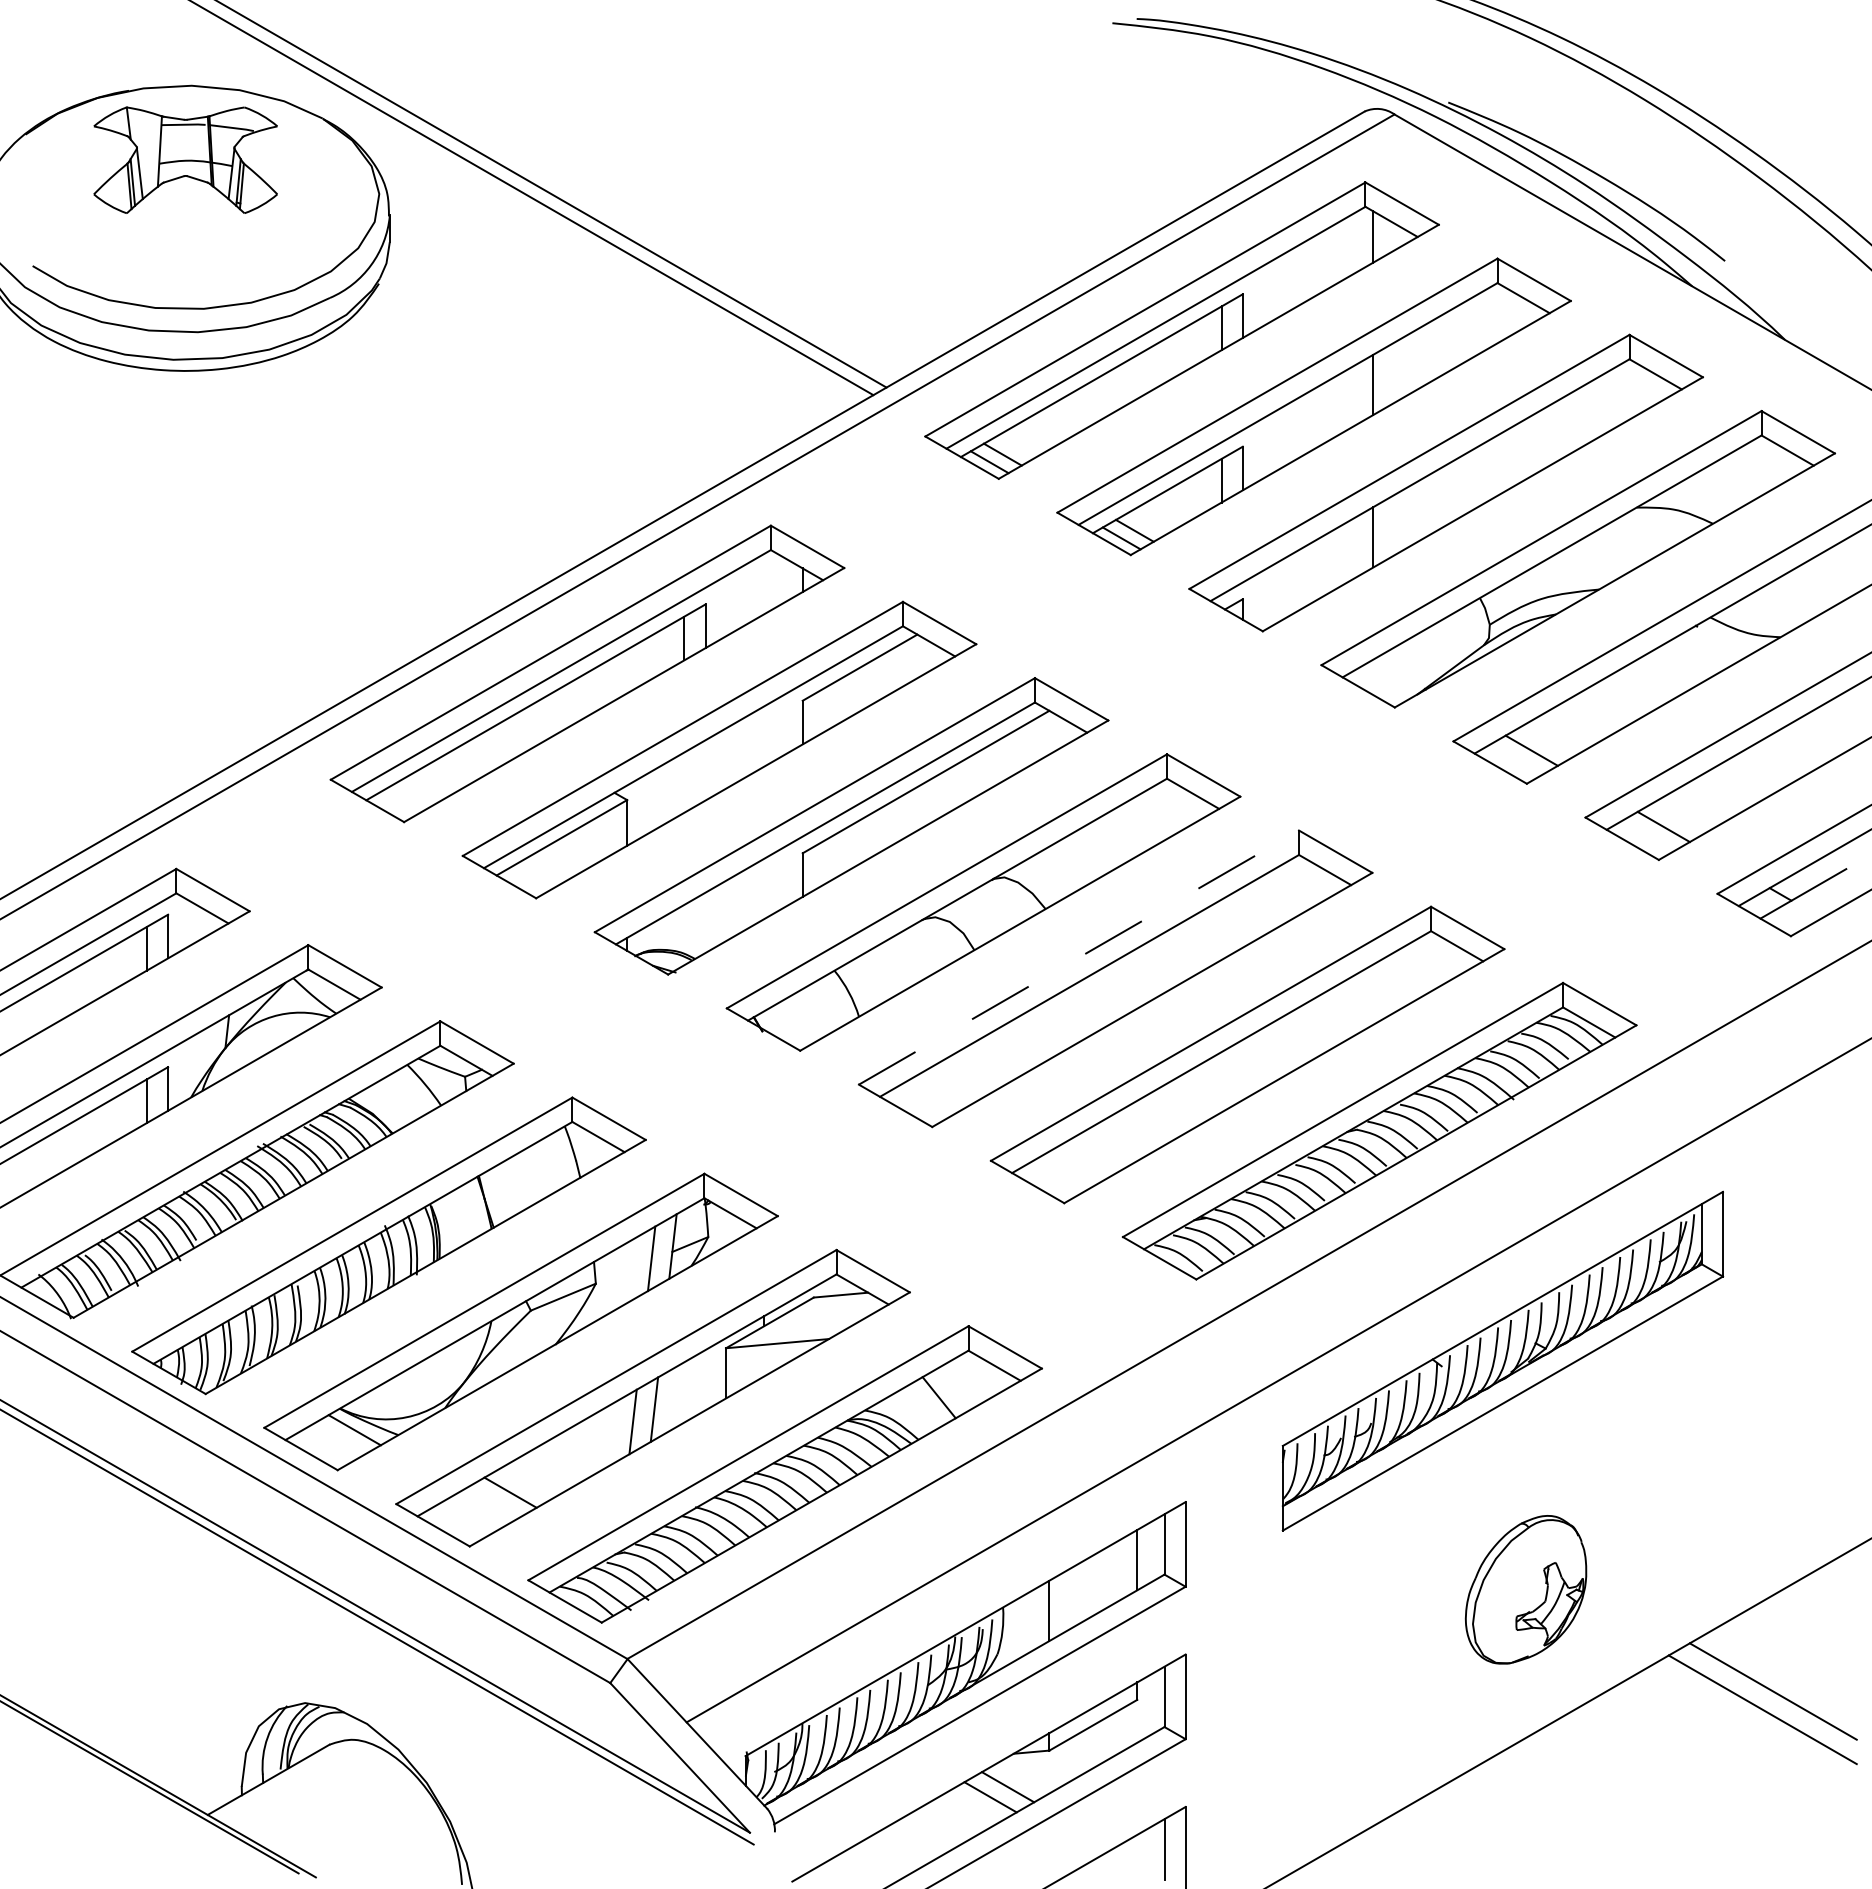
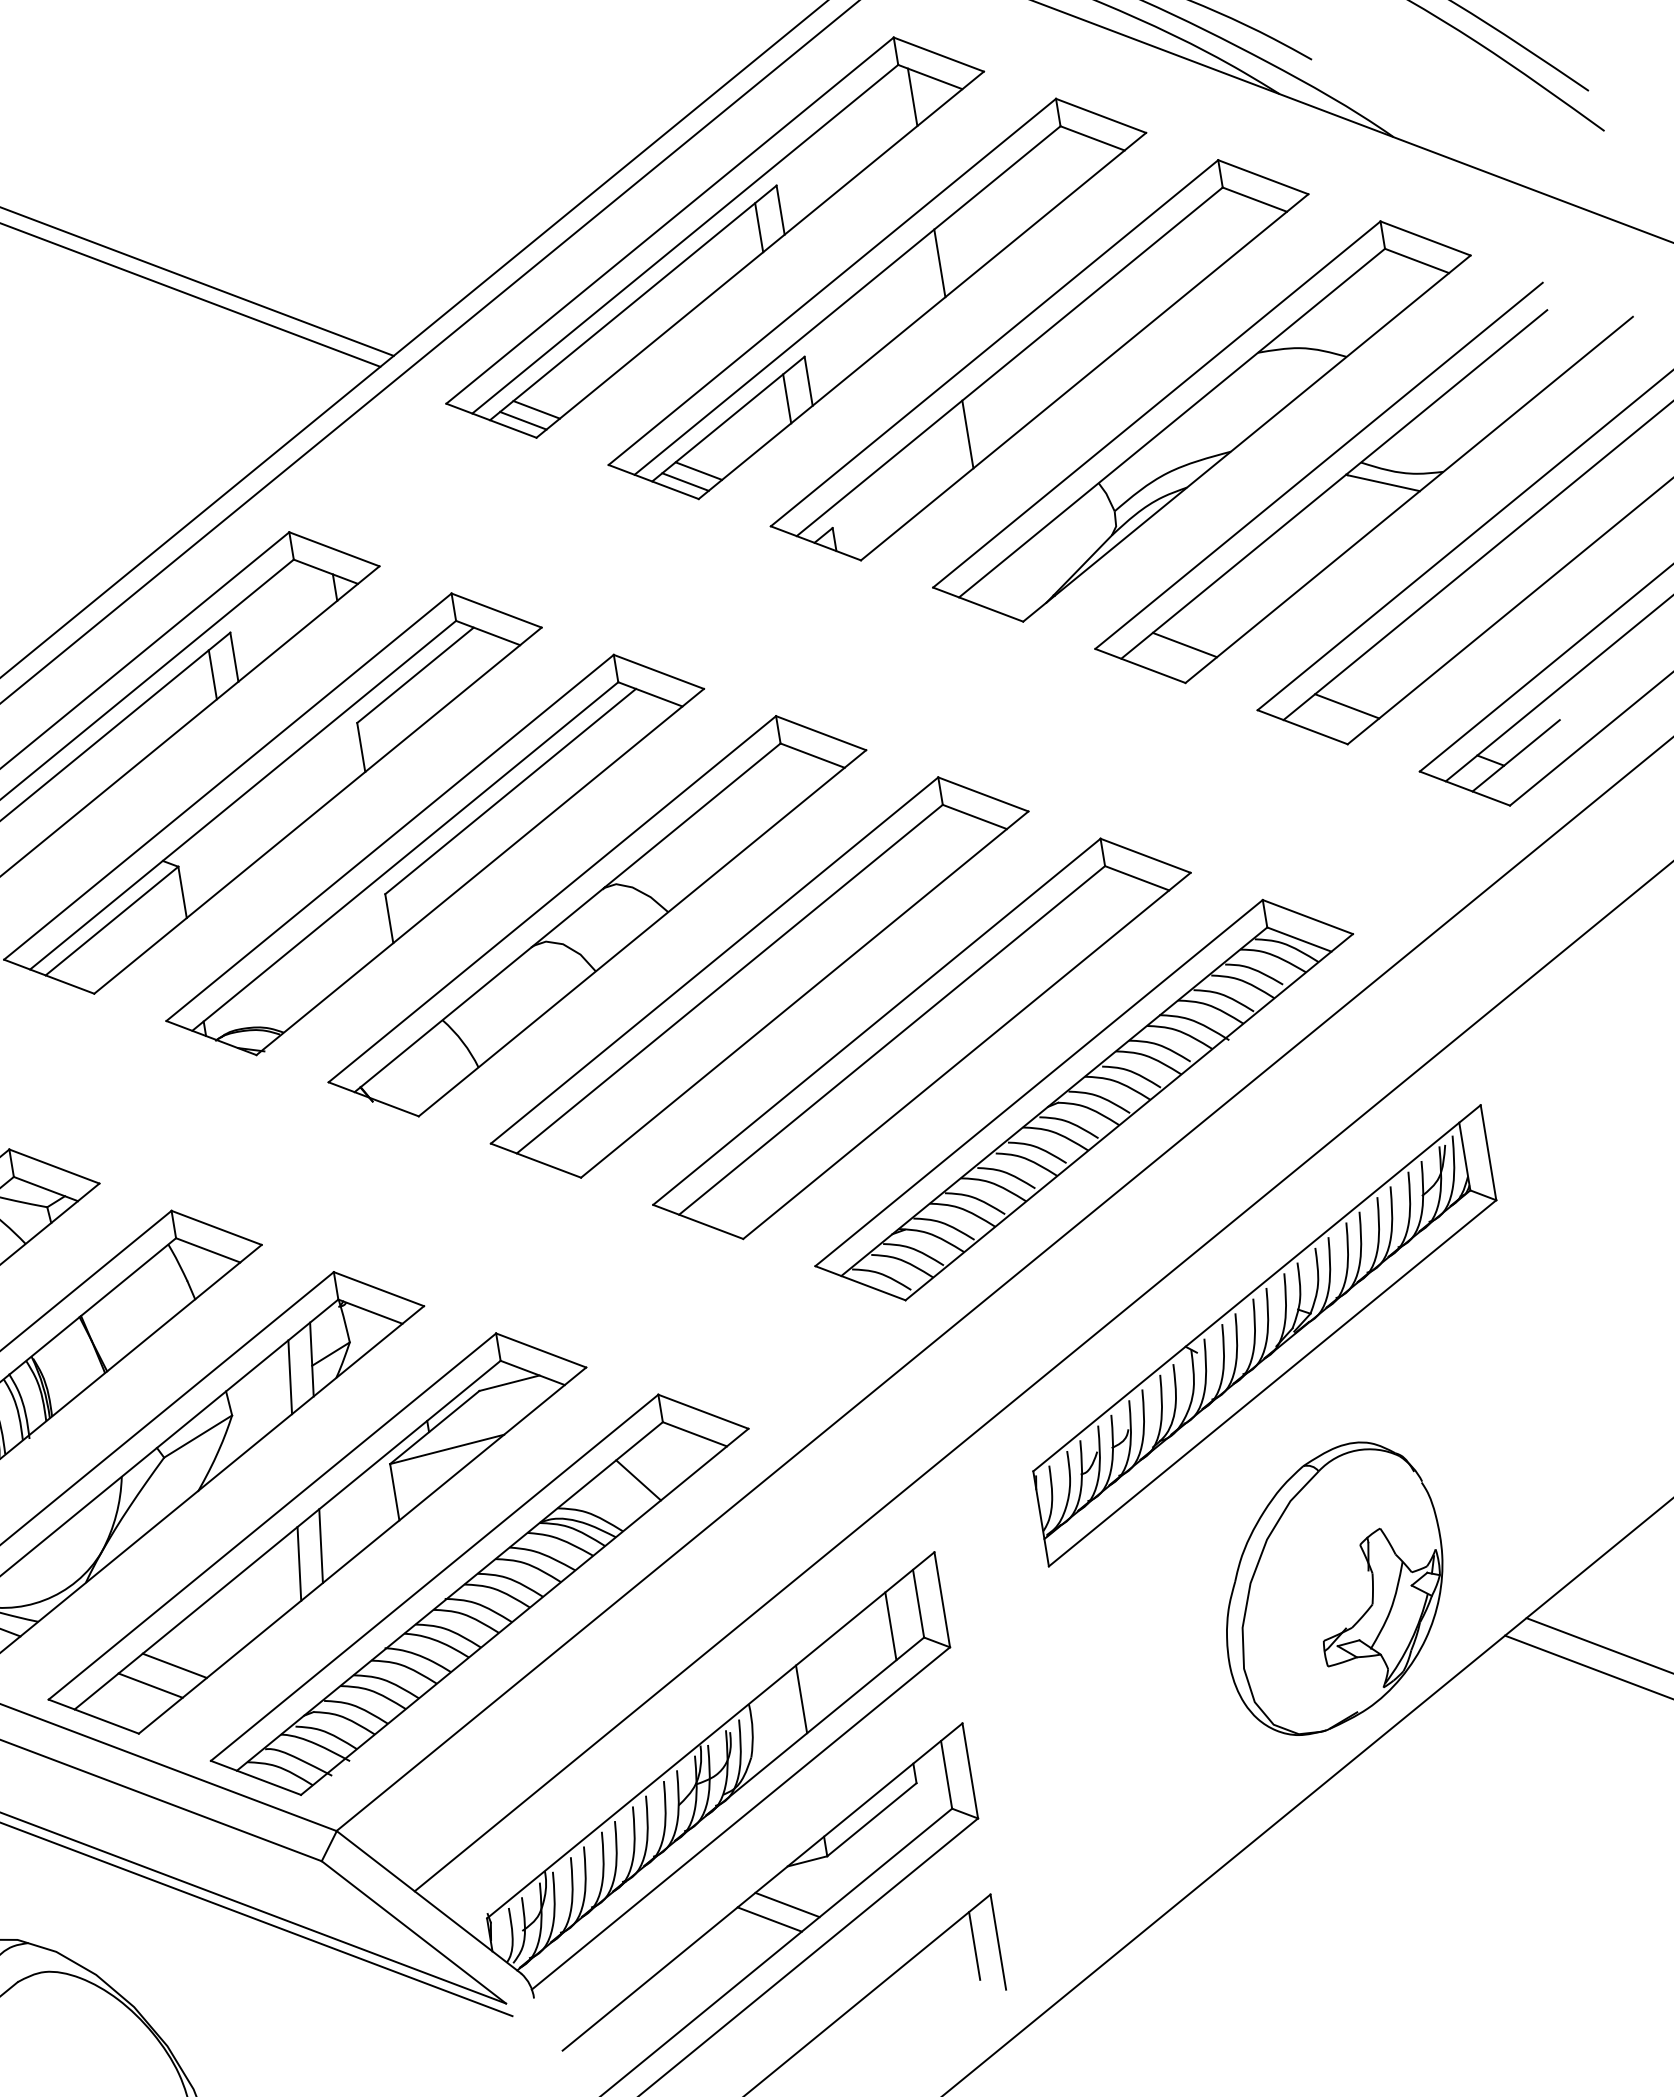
line: (1727, 638) -> (1384, 483), added
line: (1079, 957) -> (715, 960), dashed -> solid
line: (486, 1506) -> (150, 1685), added
part: (1525, 1589) -> (1332, 1587), size x1.67

